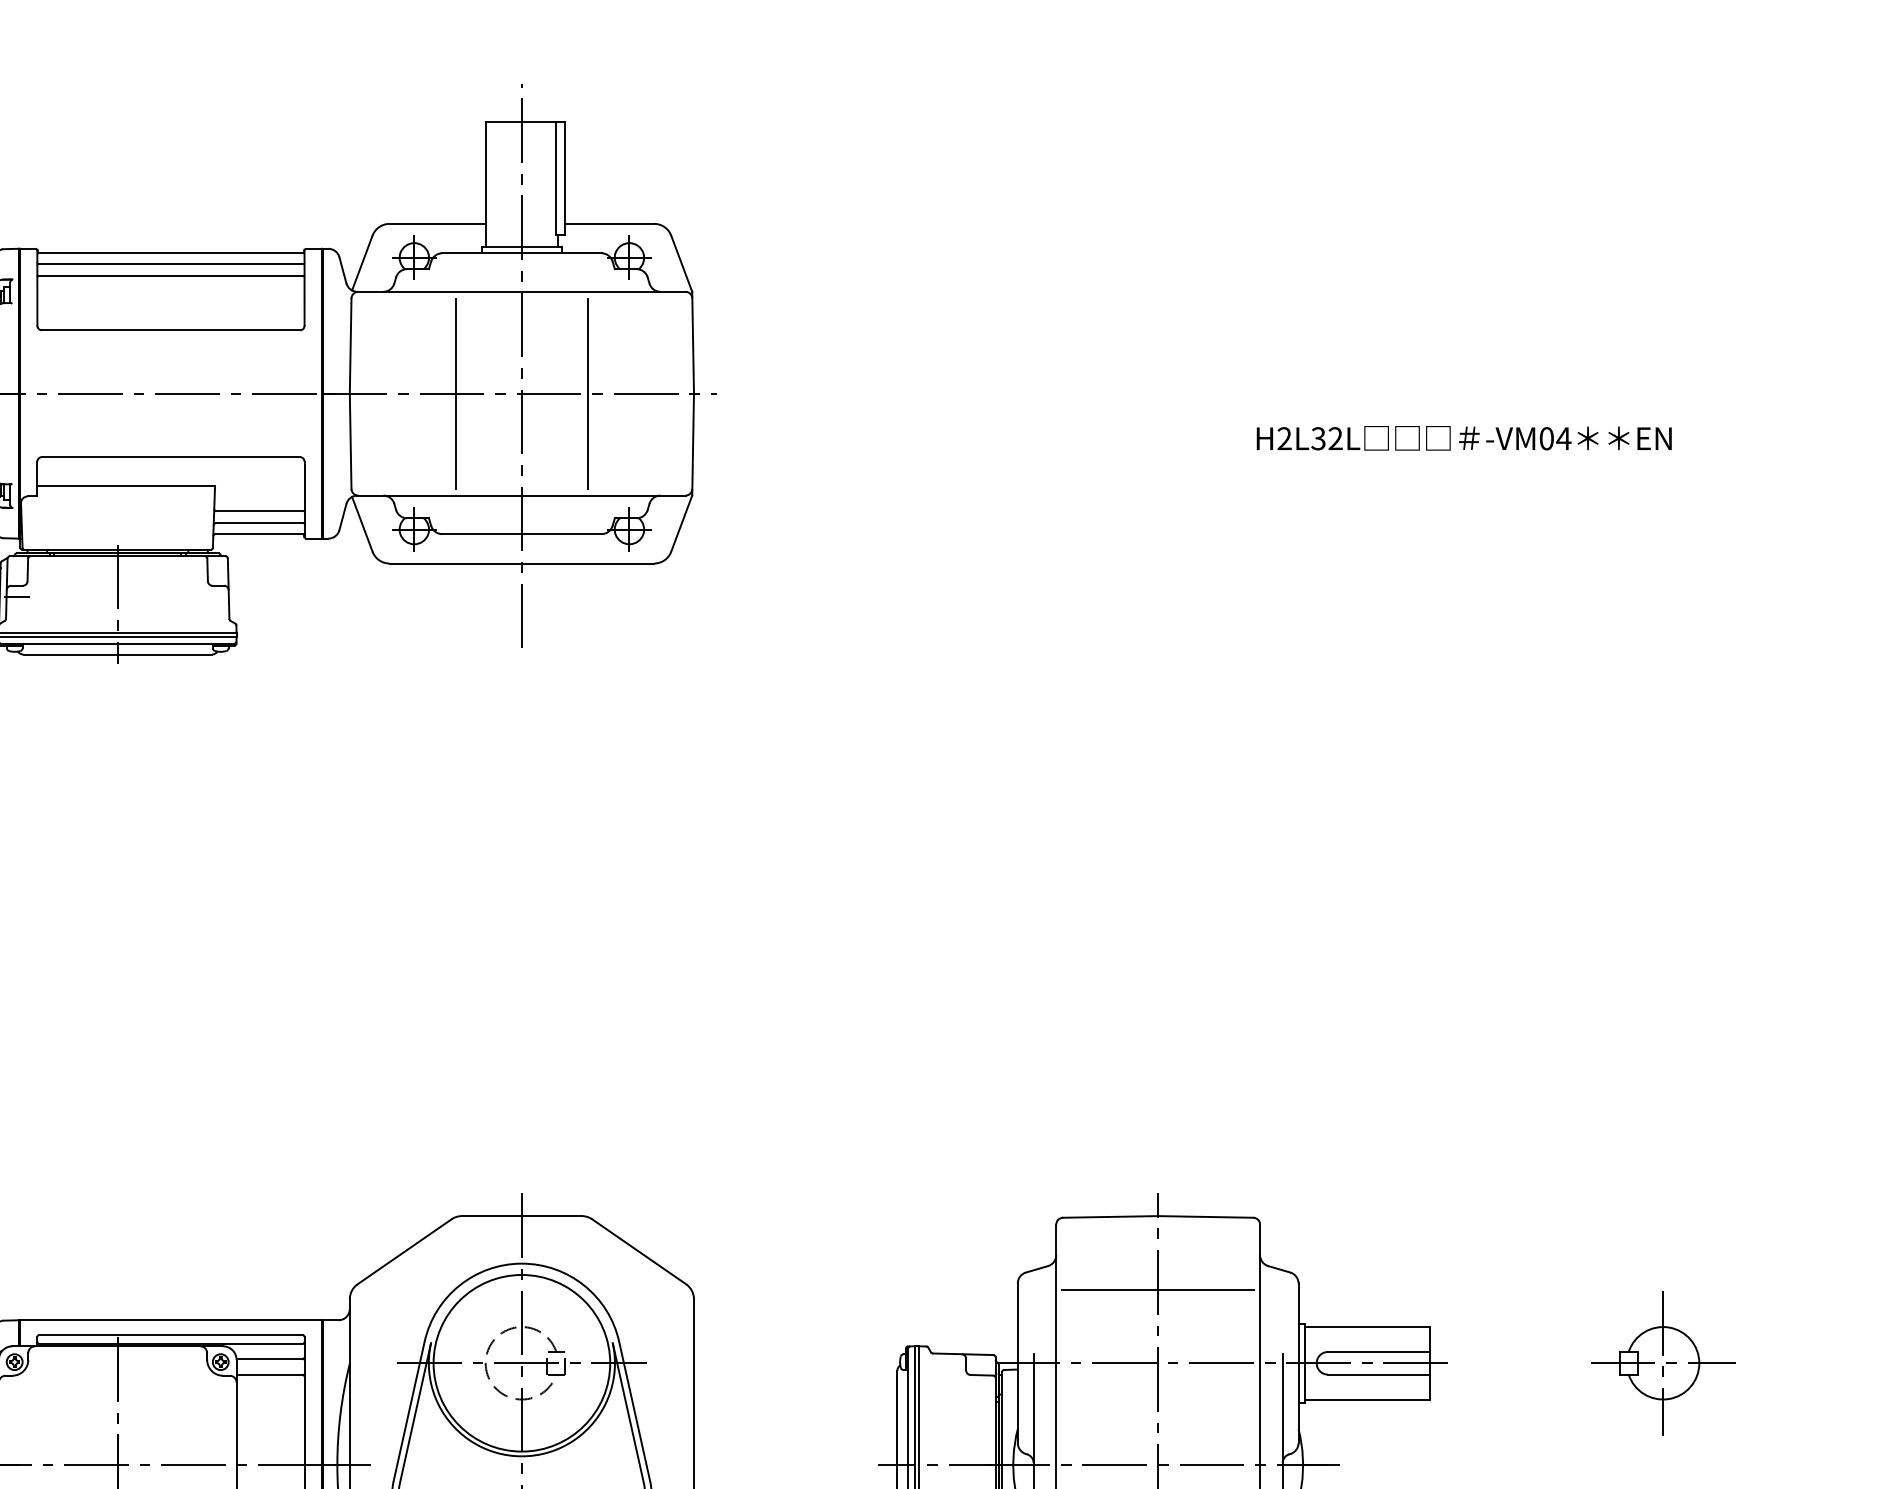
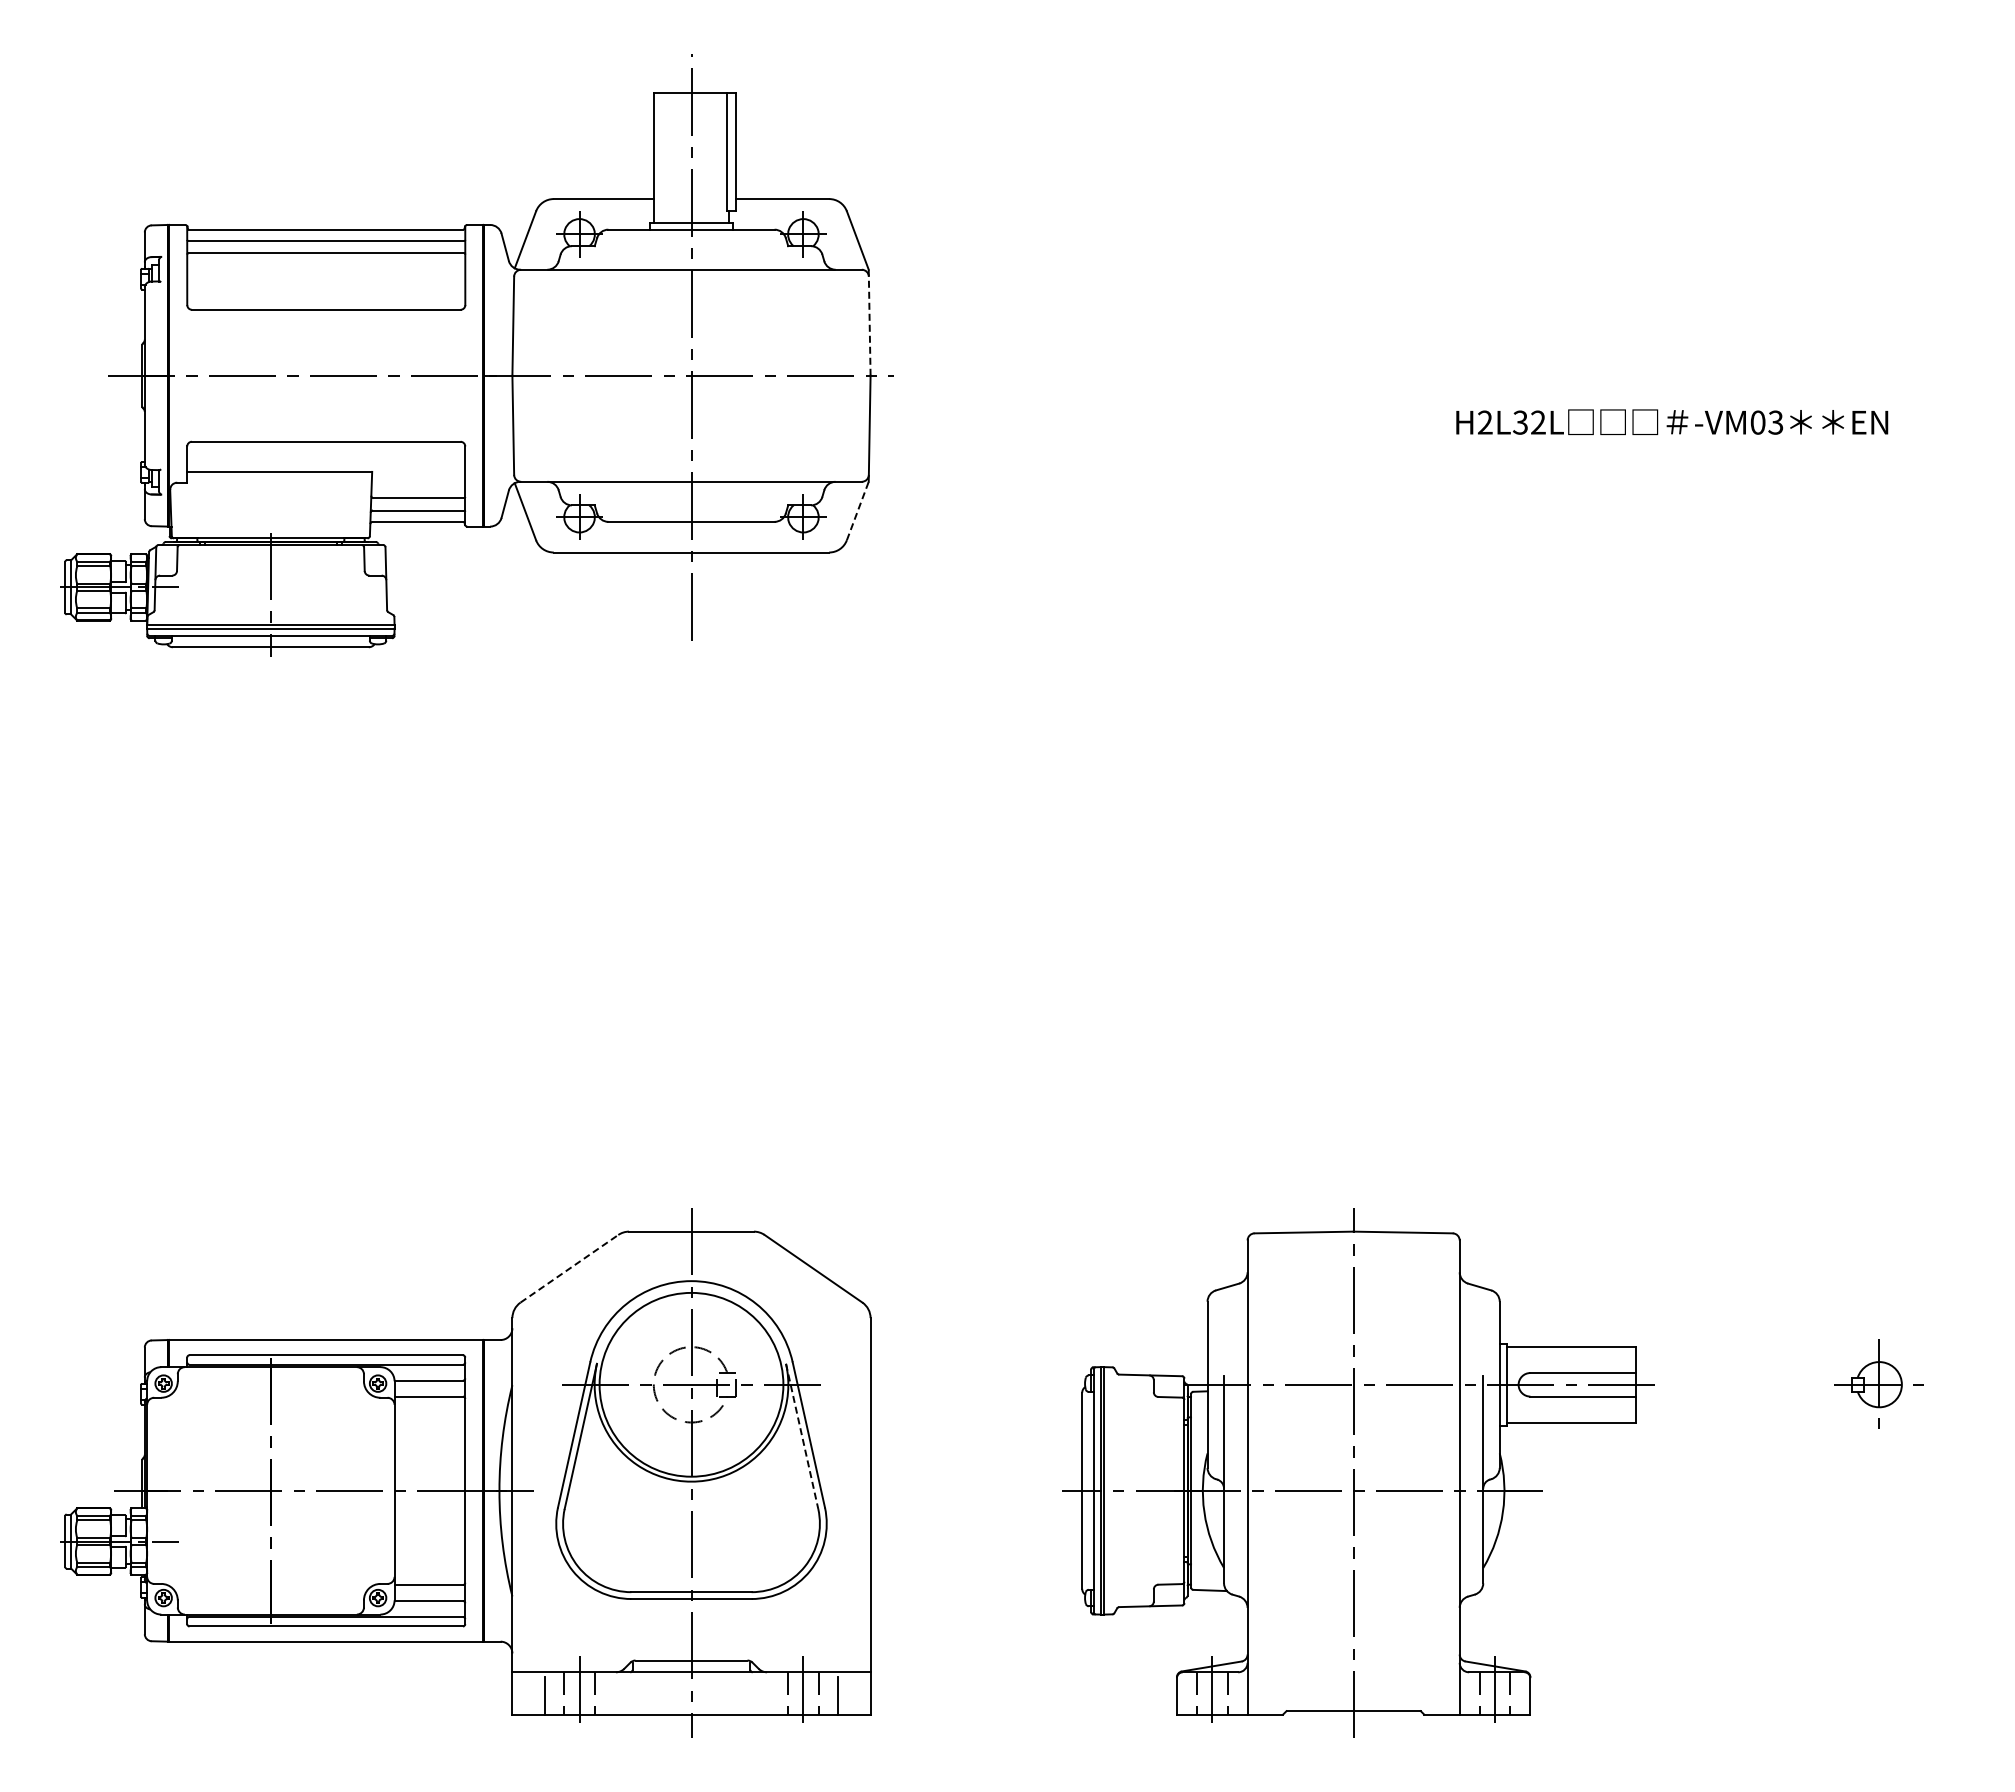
line: (692, 342) -> (869, 322), solid -> dashed
line: (456, 393) -> (623, 375), removed
line: (587, 393) -> (759, 375), removed
text: (1563, 438) -> (1775, 422), -VM04 -> -VM03
line: (682, 523) -> (858, 510), solid -> dashed
line: (404, 1251) -> (569, 1268), solid -> dashed
line: (1158, 1289) -> (1353, 1308), removed
part: (1663, 1362) -> (1879, 1384), size x0.6
line: (628, 1412) -> (802, 1436), solid -> dashed

